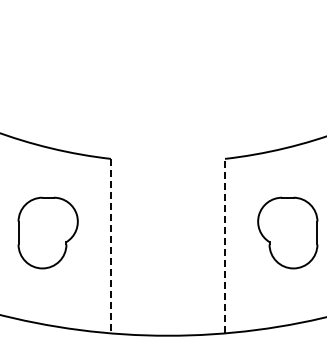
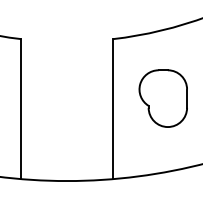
line: (225, 245) -> (113, 108), dashed -> solid
line: (110, 246) -> (21, 109), dashed -> solid

